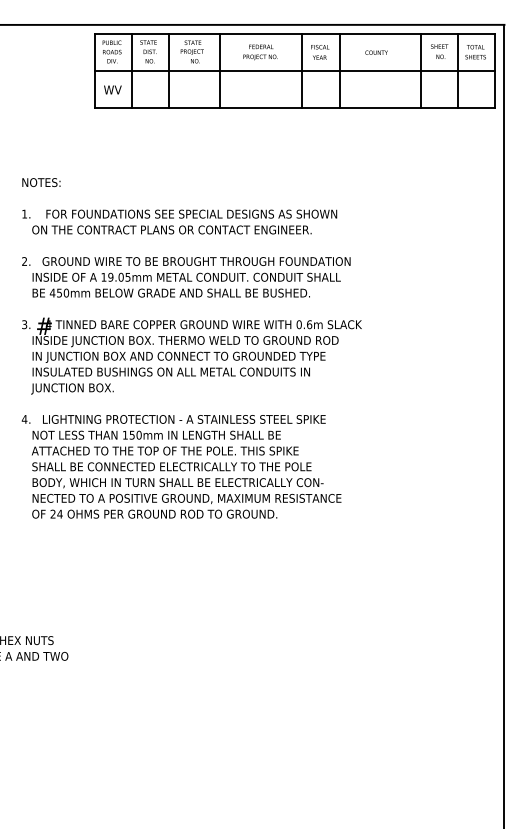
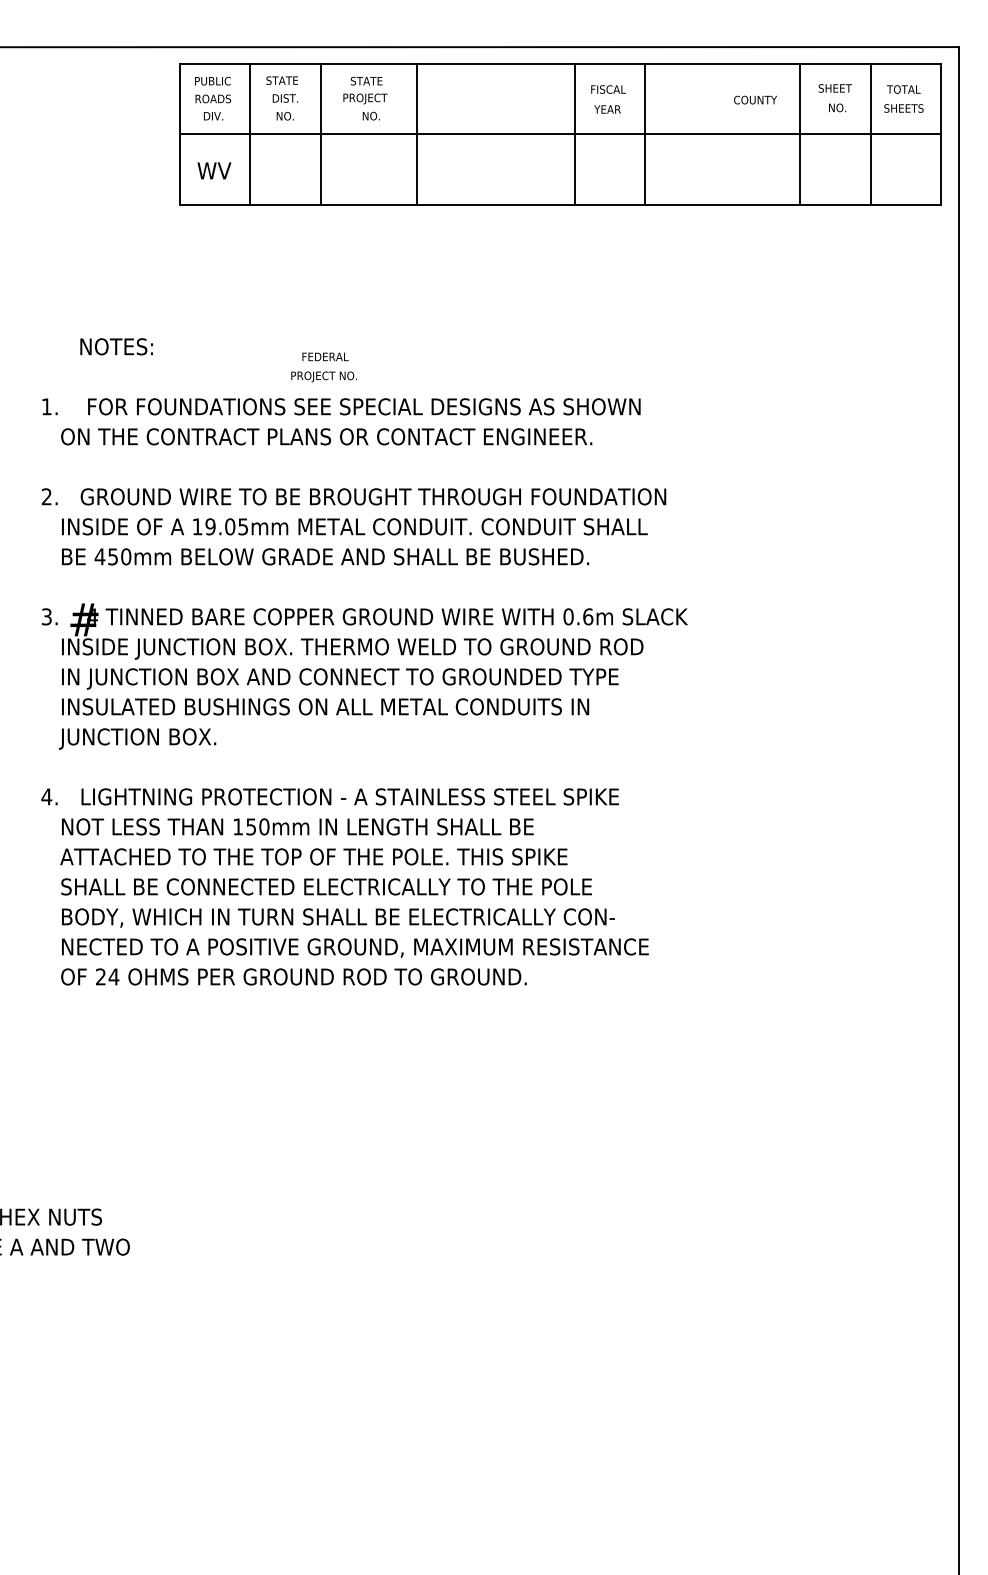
text: (260, 52) -> (323, 367), moved
text: (376, 52) -> (755, 99), moved
text: (41, 182) -> (116, 346), moved

